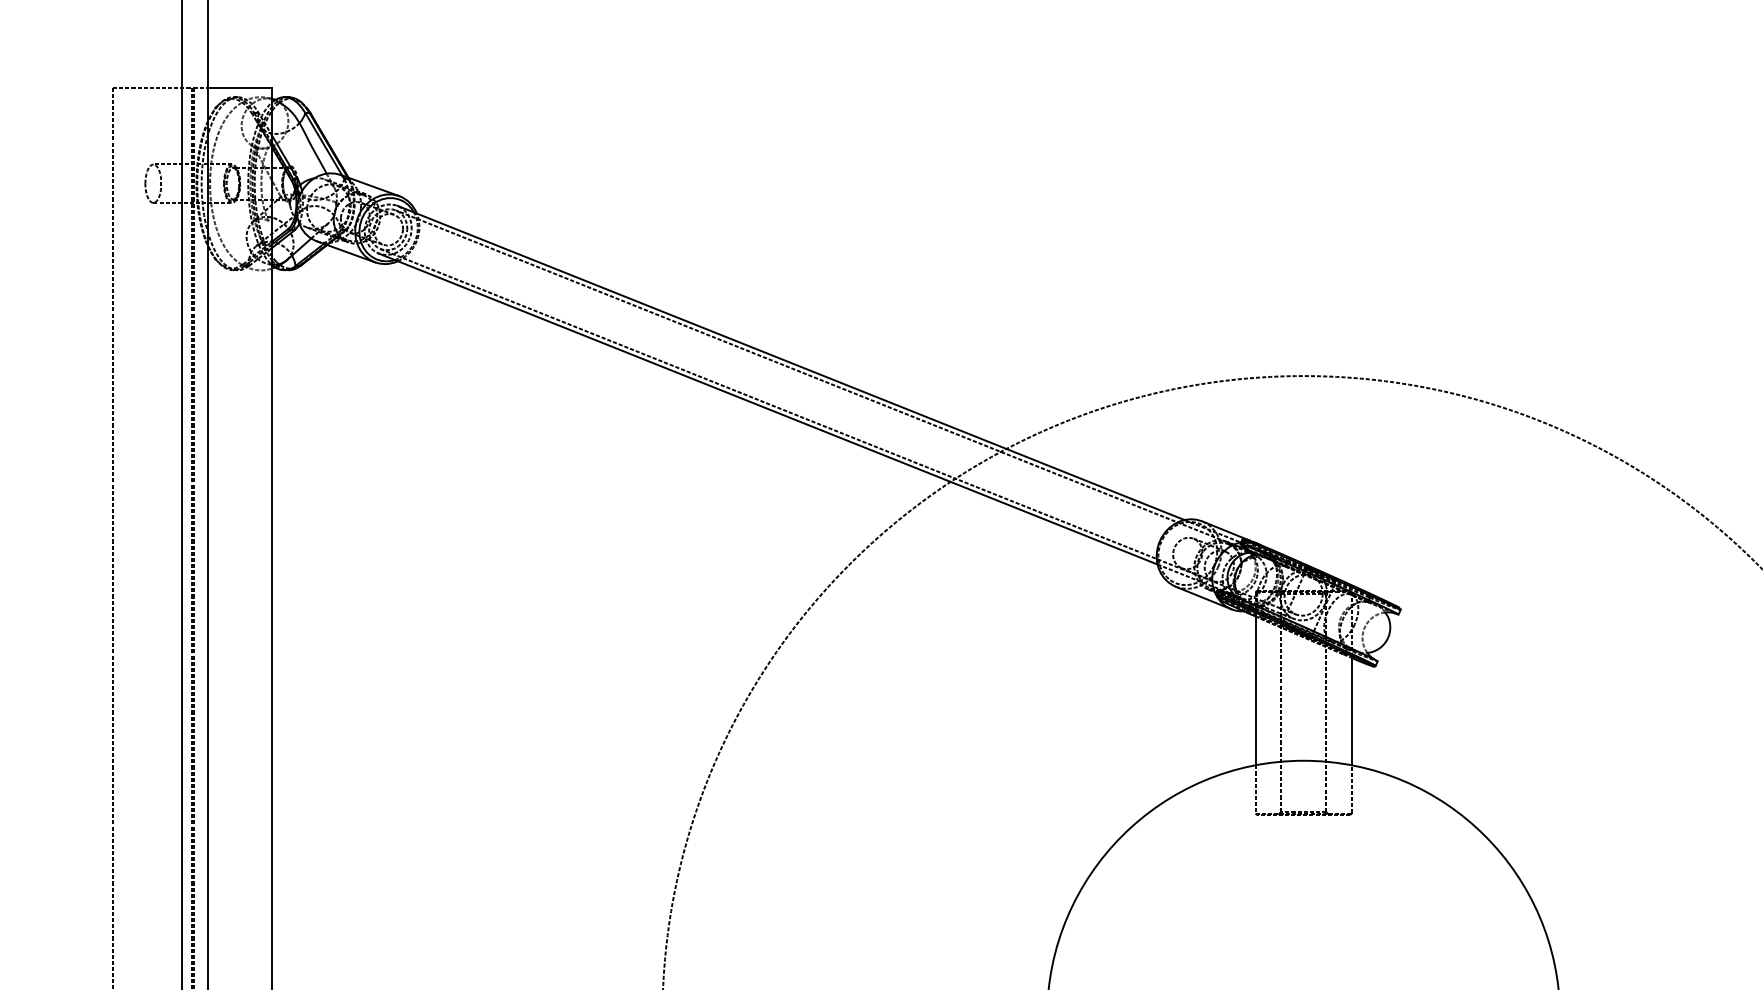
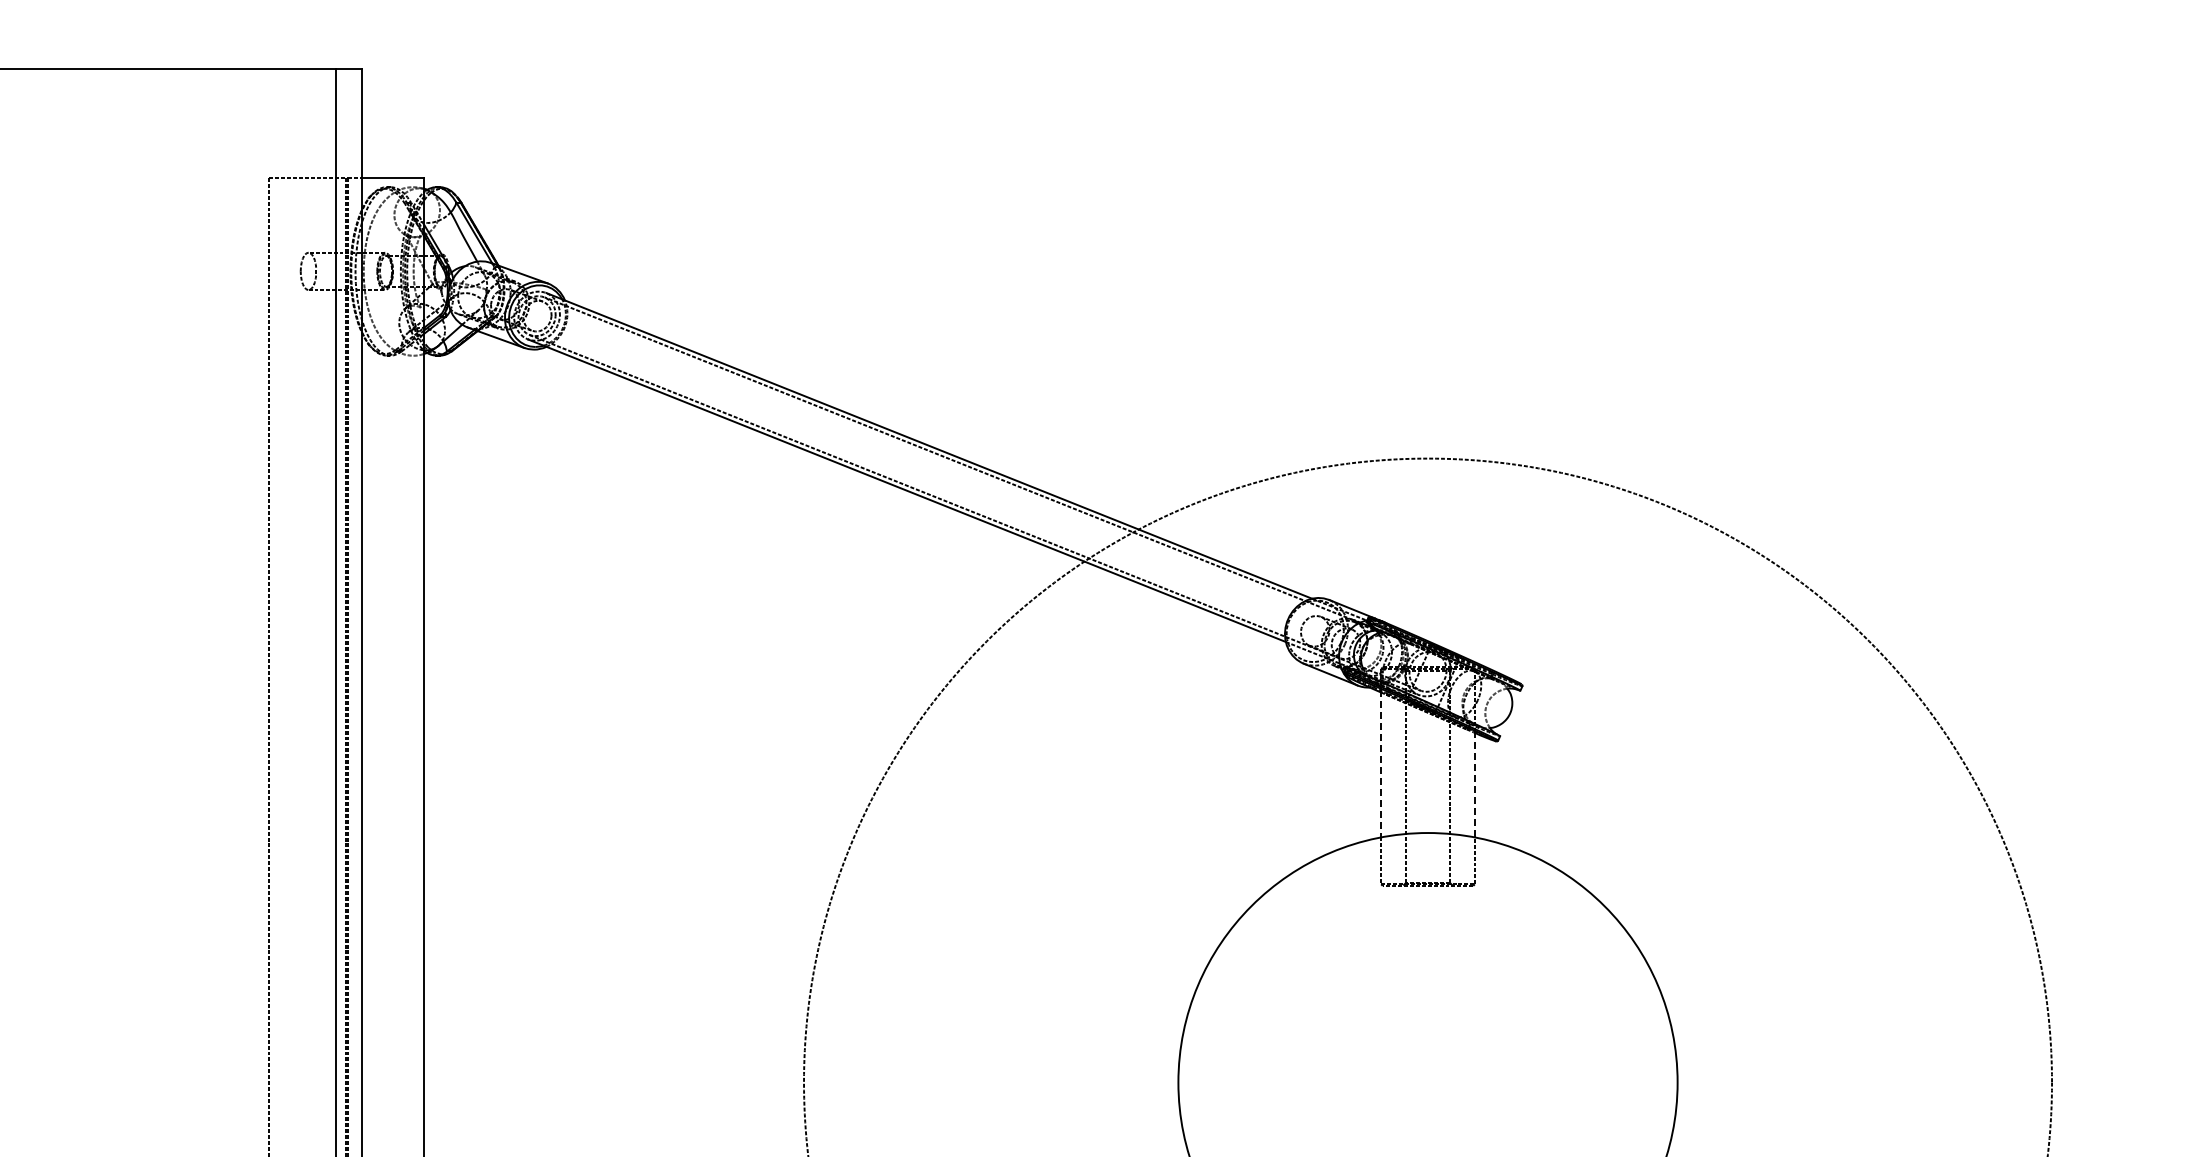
line: (1255, 689) -> (1381, 763), solid -> dashed
line: (1351, 710) -> (1474, 784), solid -> dashed

